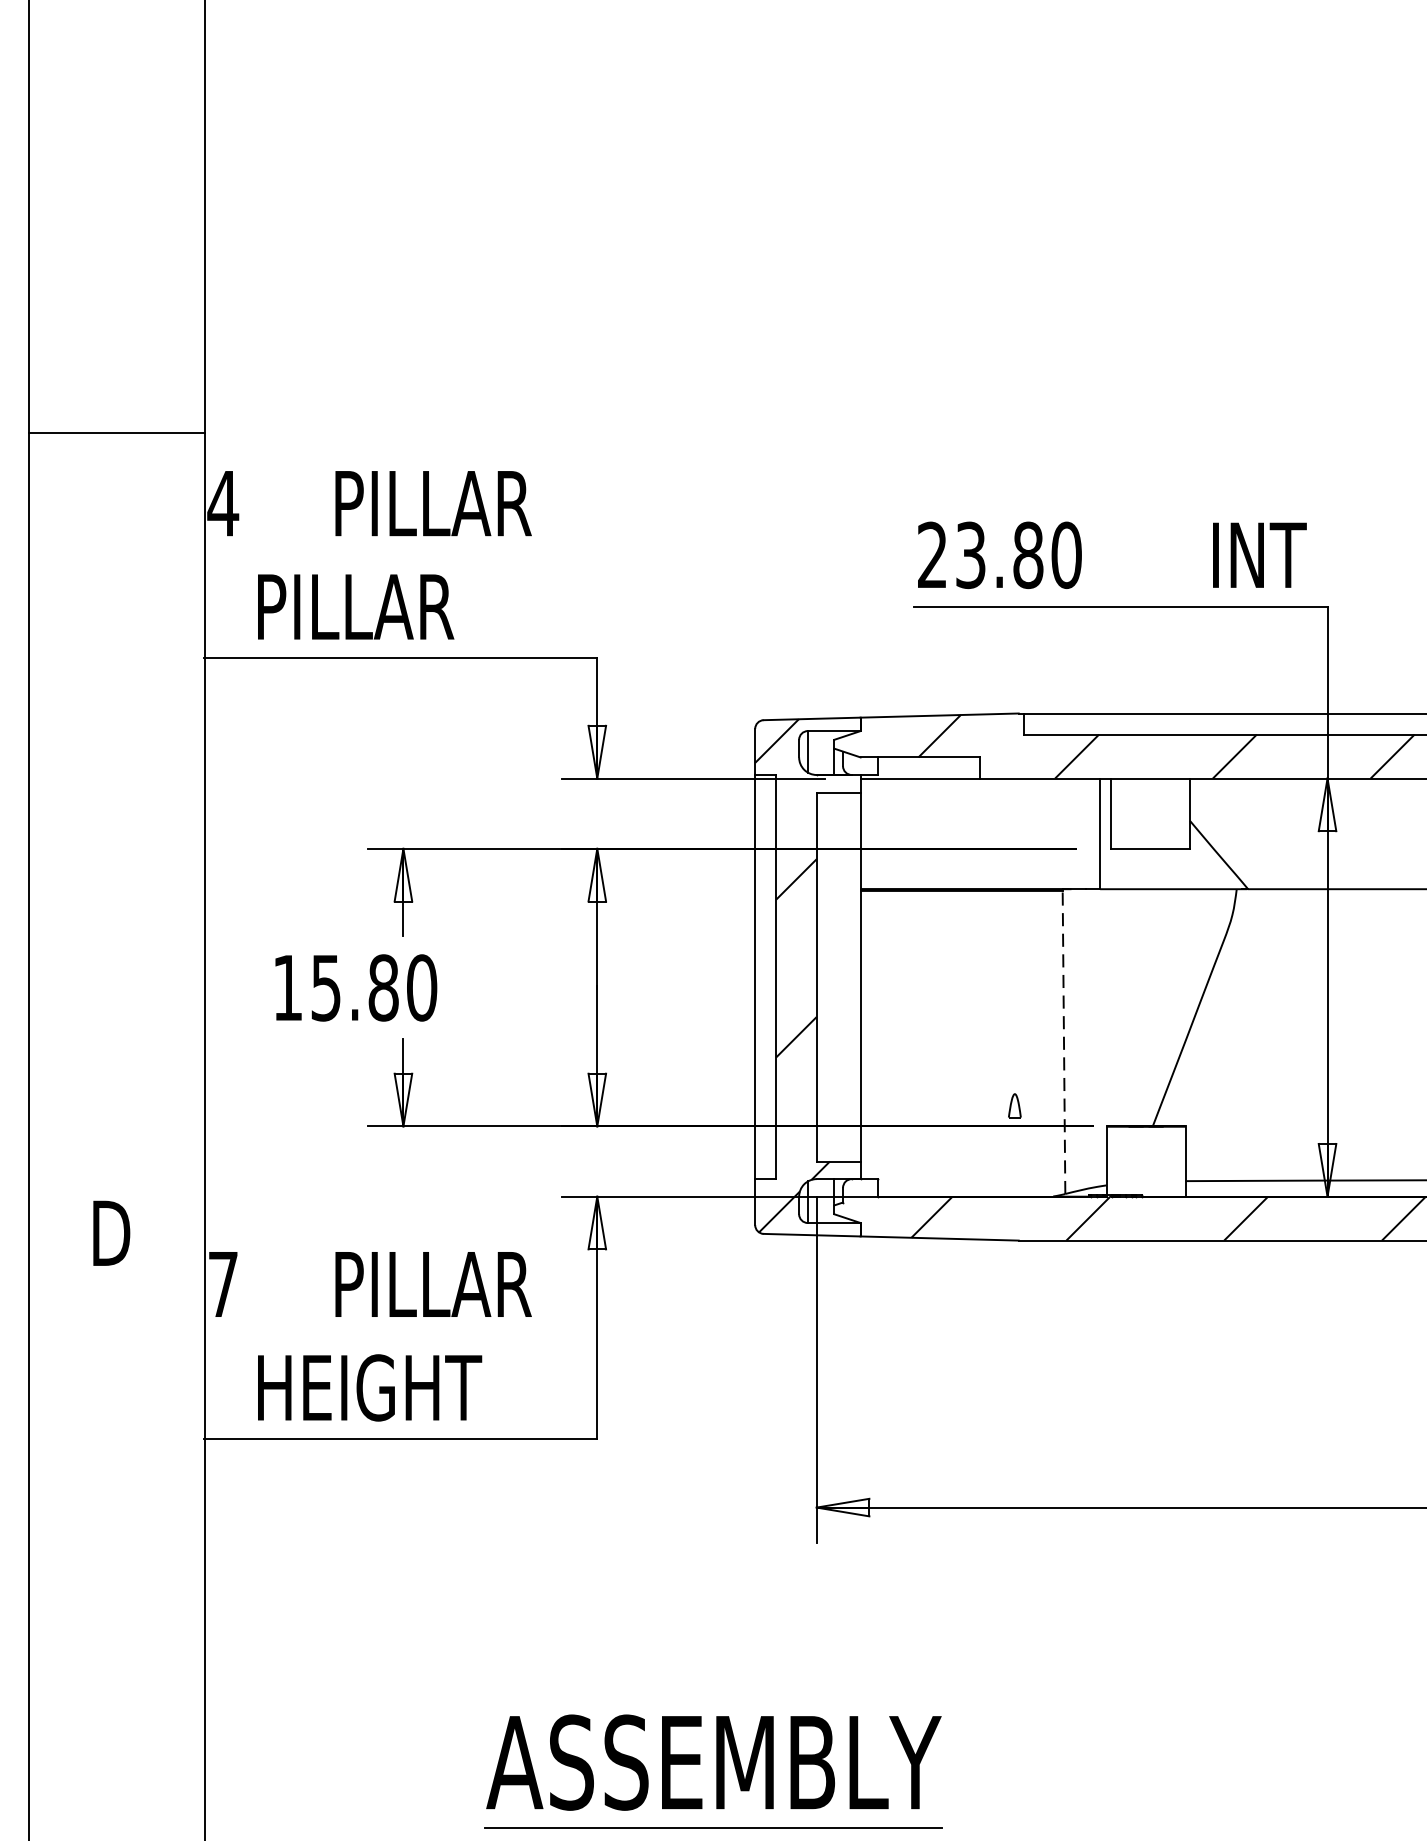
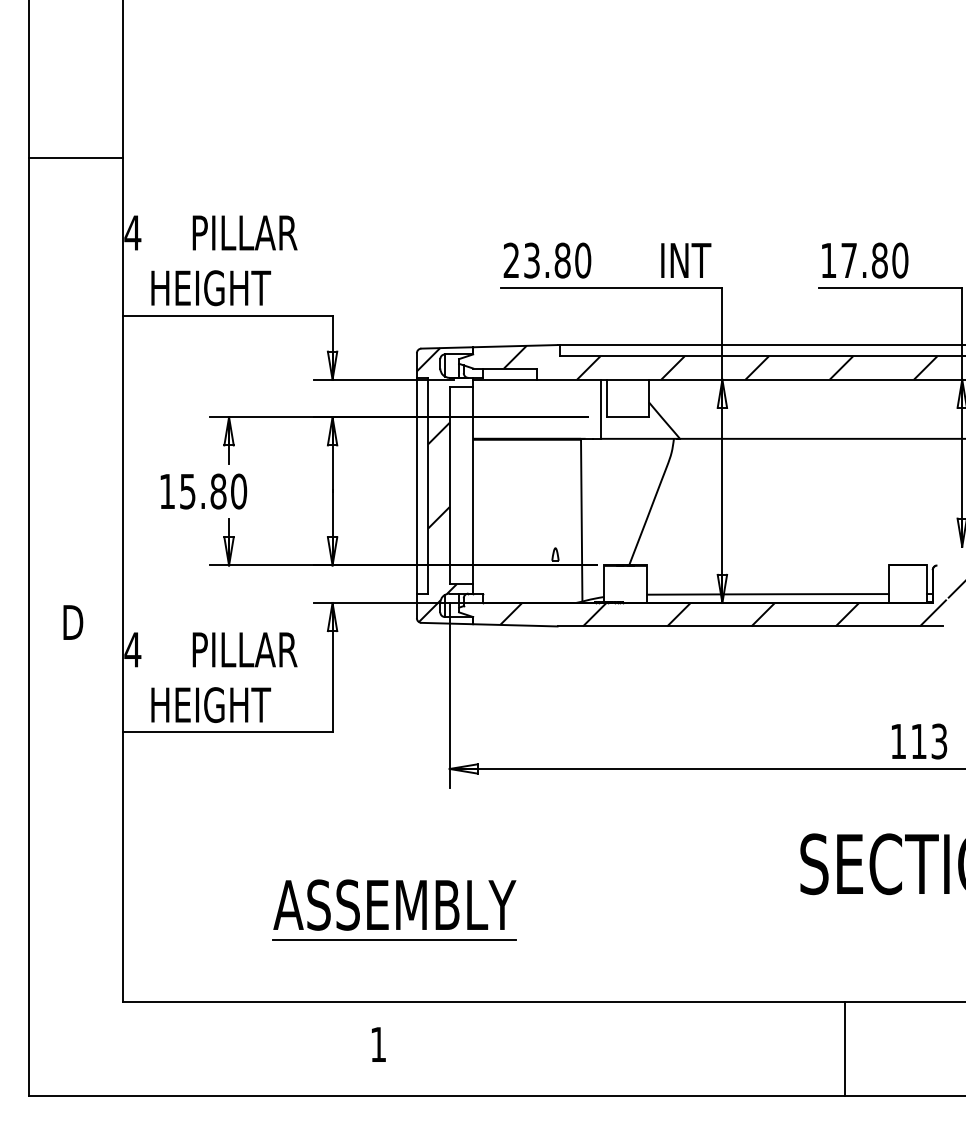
line: (115, 433) -> (75, 158), moved
text: (372, 607) -> (212, 288), PILLAR -> HEIGHT
line: (1063, 1042) -> (581, 520), dashed -> solid
text: (222, 1283) -> (132, 649), 7 -> 4

